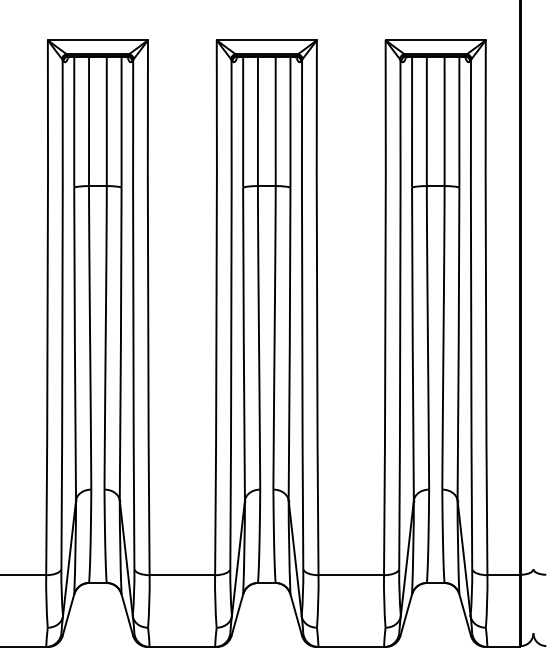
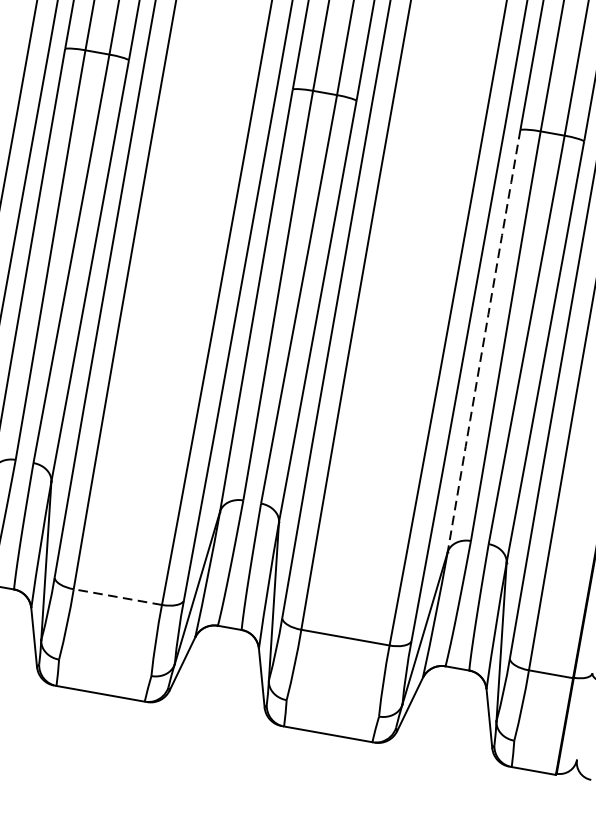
arc: (412, 344) -> (483, 341), solid -> dashed
line: (182, 575) -> (117, 597), solid -> dashed

